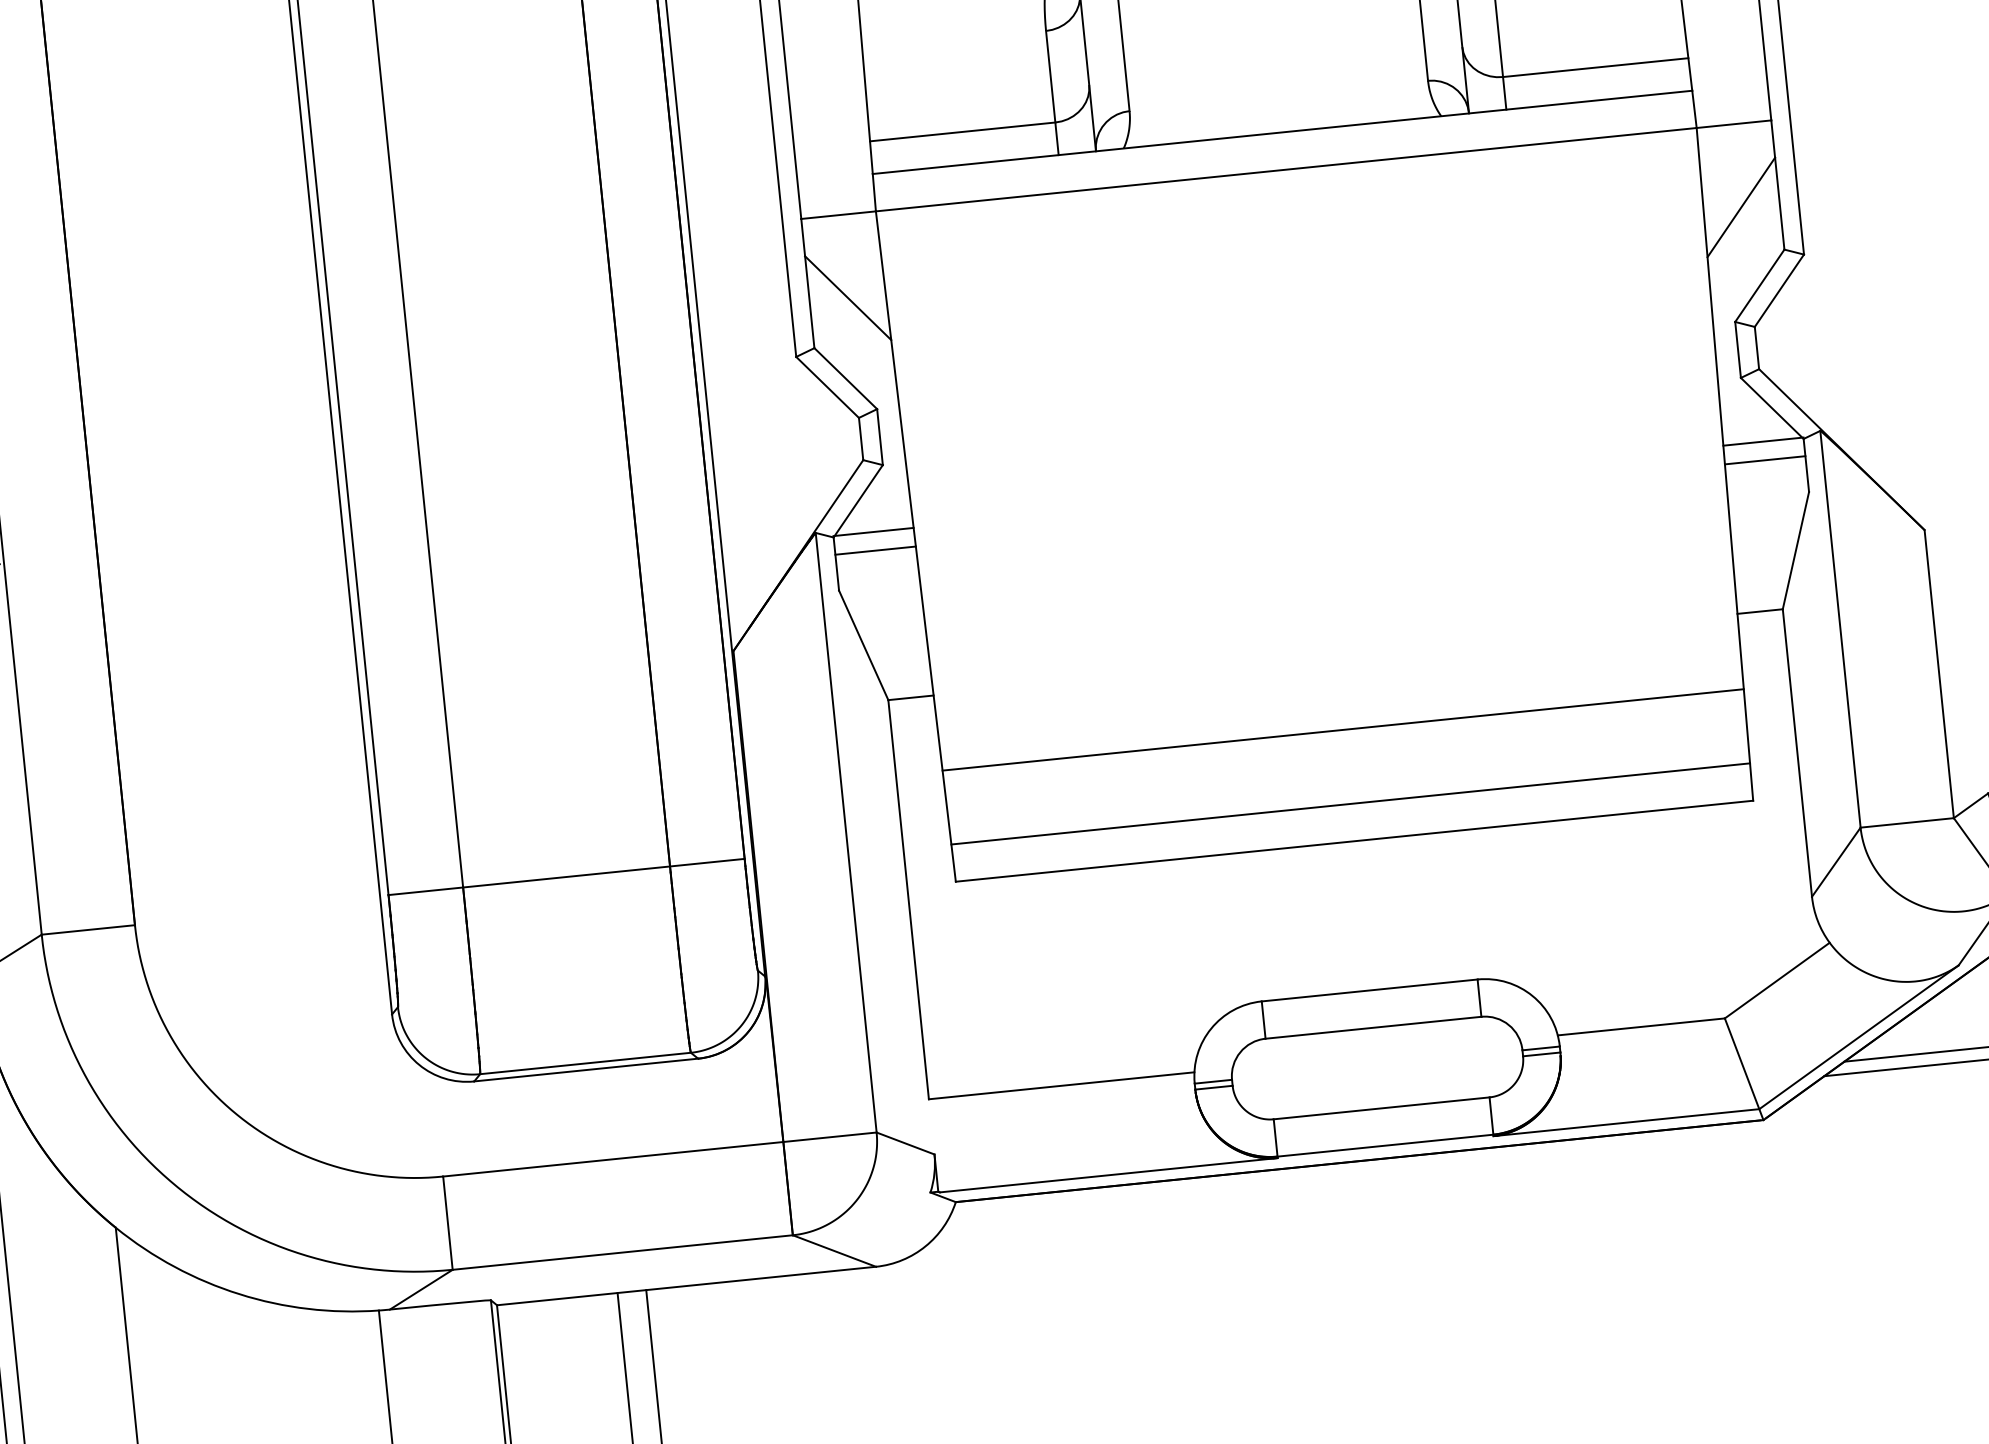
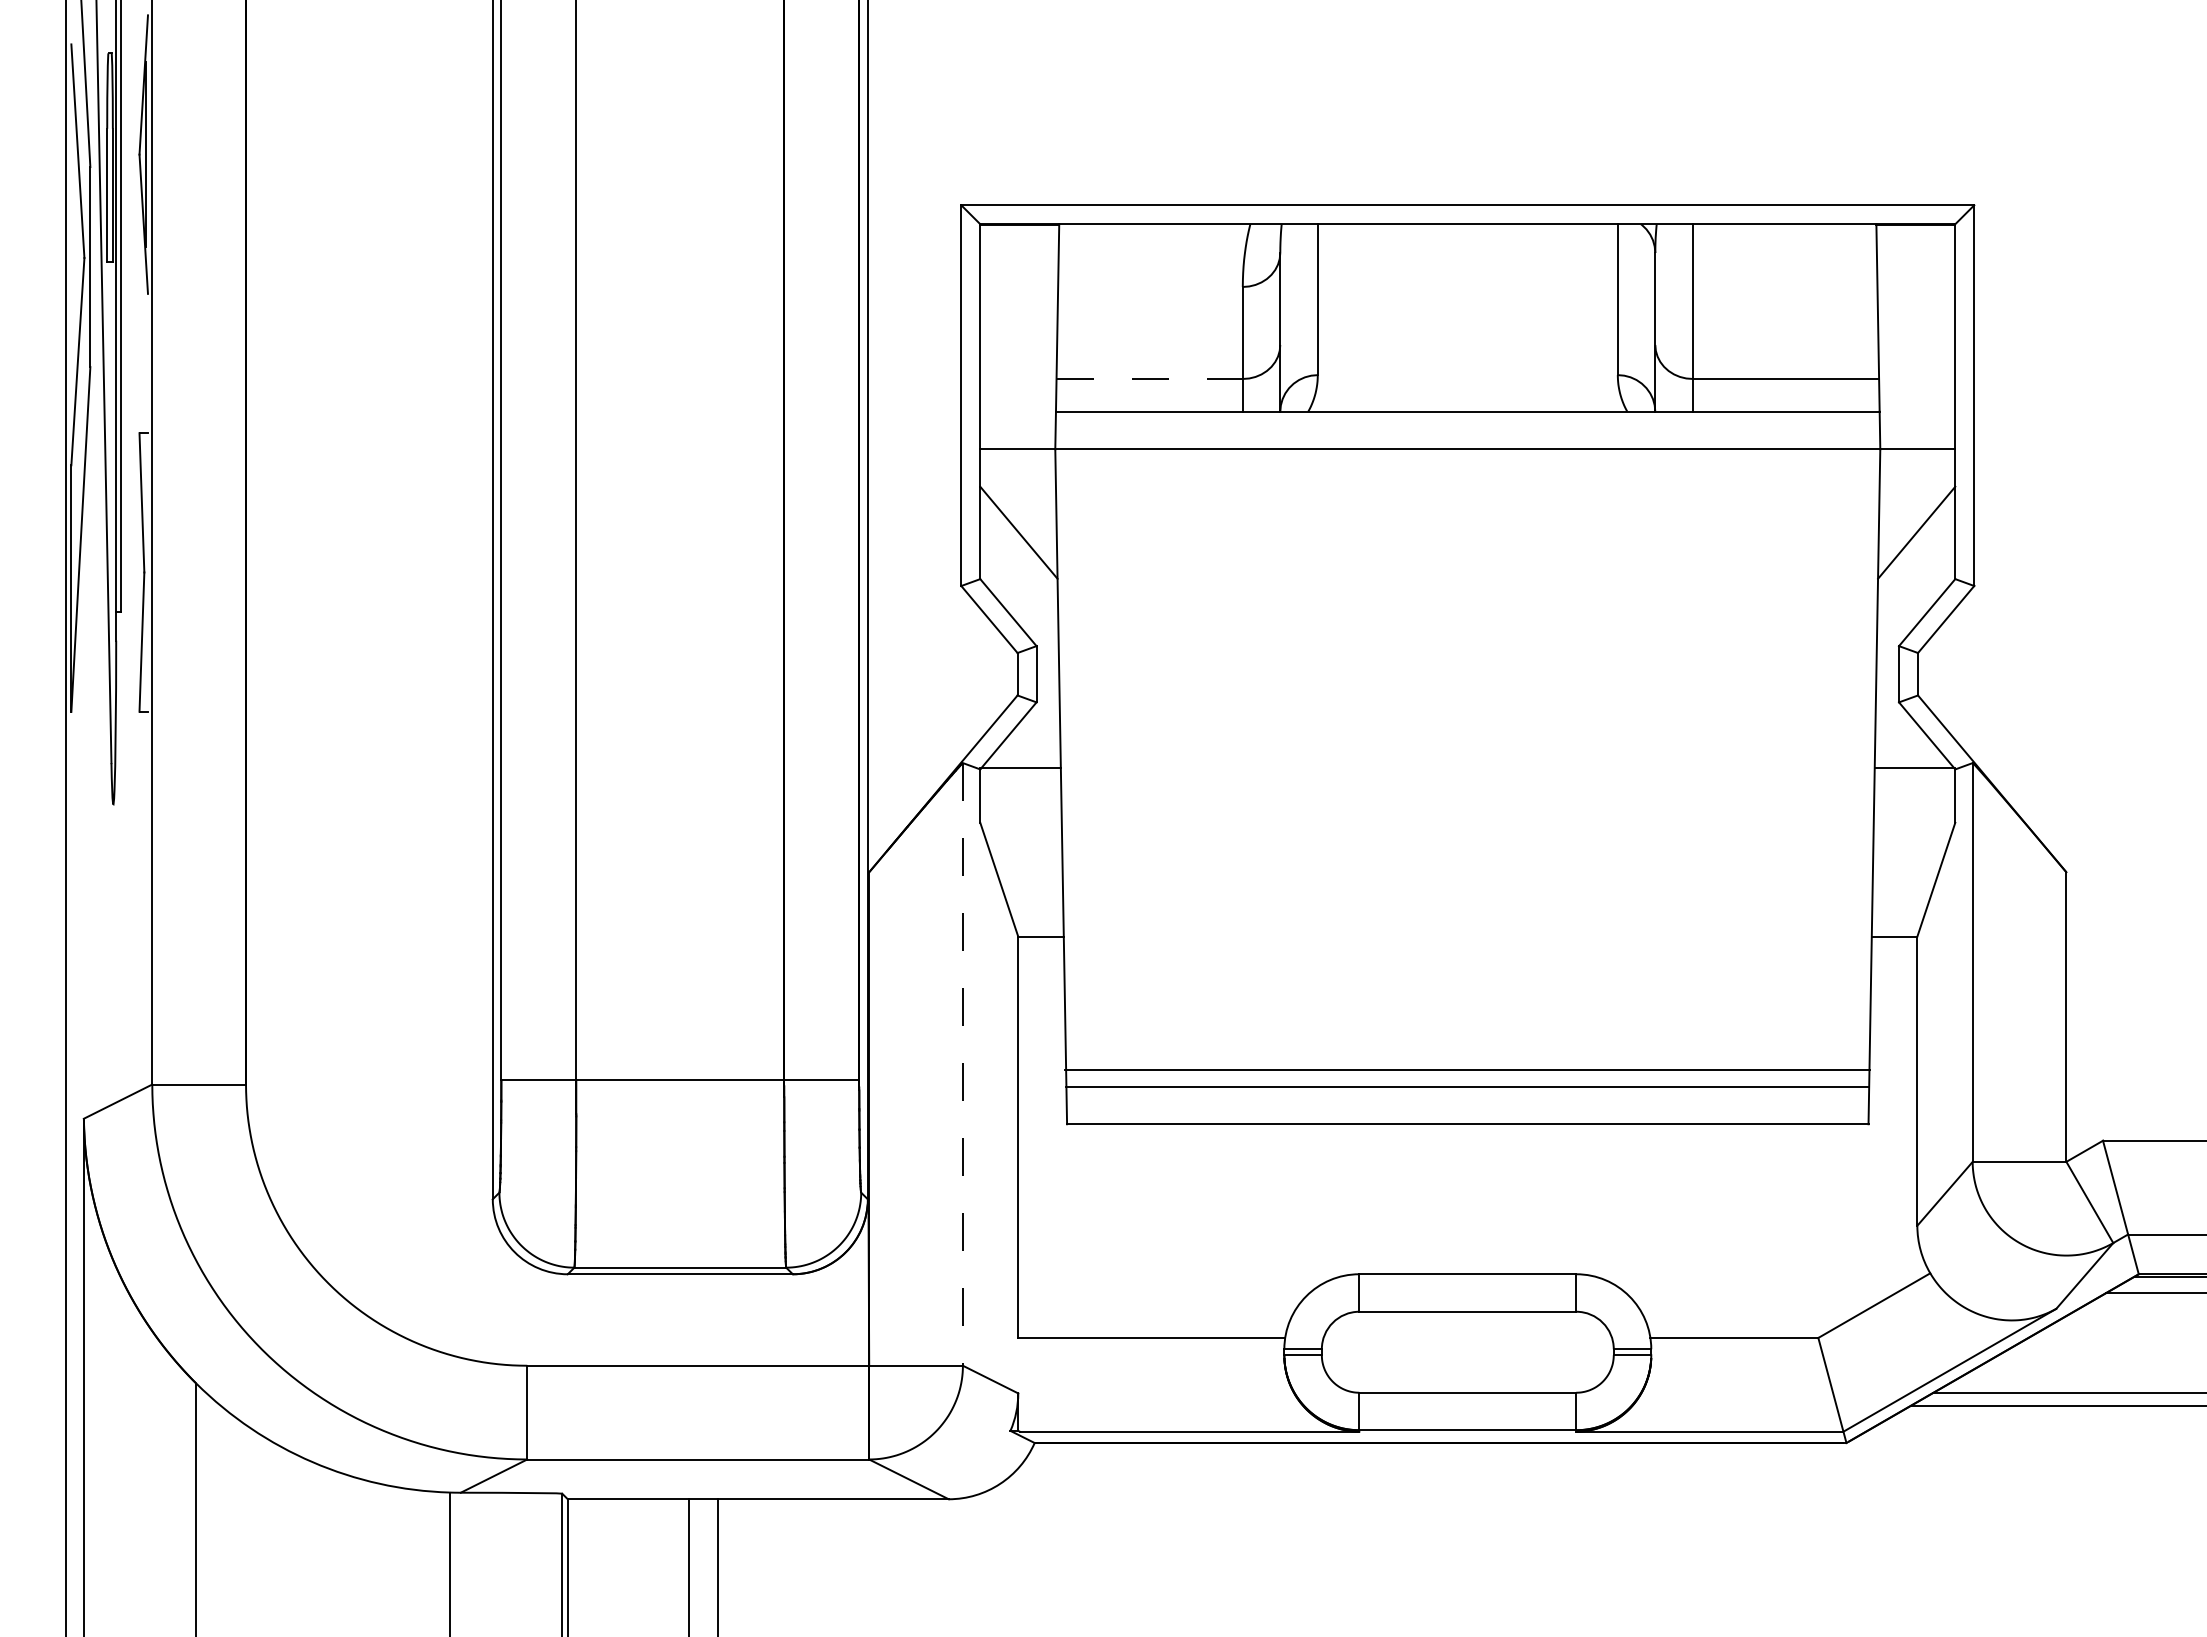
line: (963, 131) -> (1150, 378), solid -> dashed
line: (1764, 460) -> (1914, 786), removed
line: (875, 550) -> (1020, 786), removed
line: (1342, 730) -> (1467, 1070), moved
line: (845, 832) -> (962, 1064), solid -> dashed

